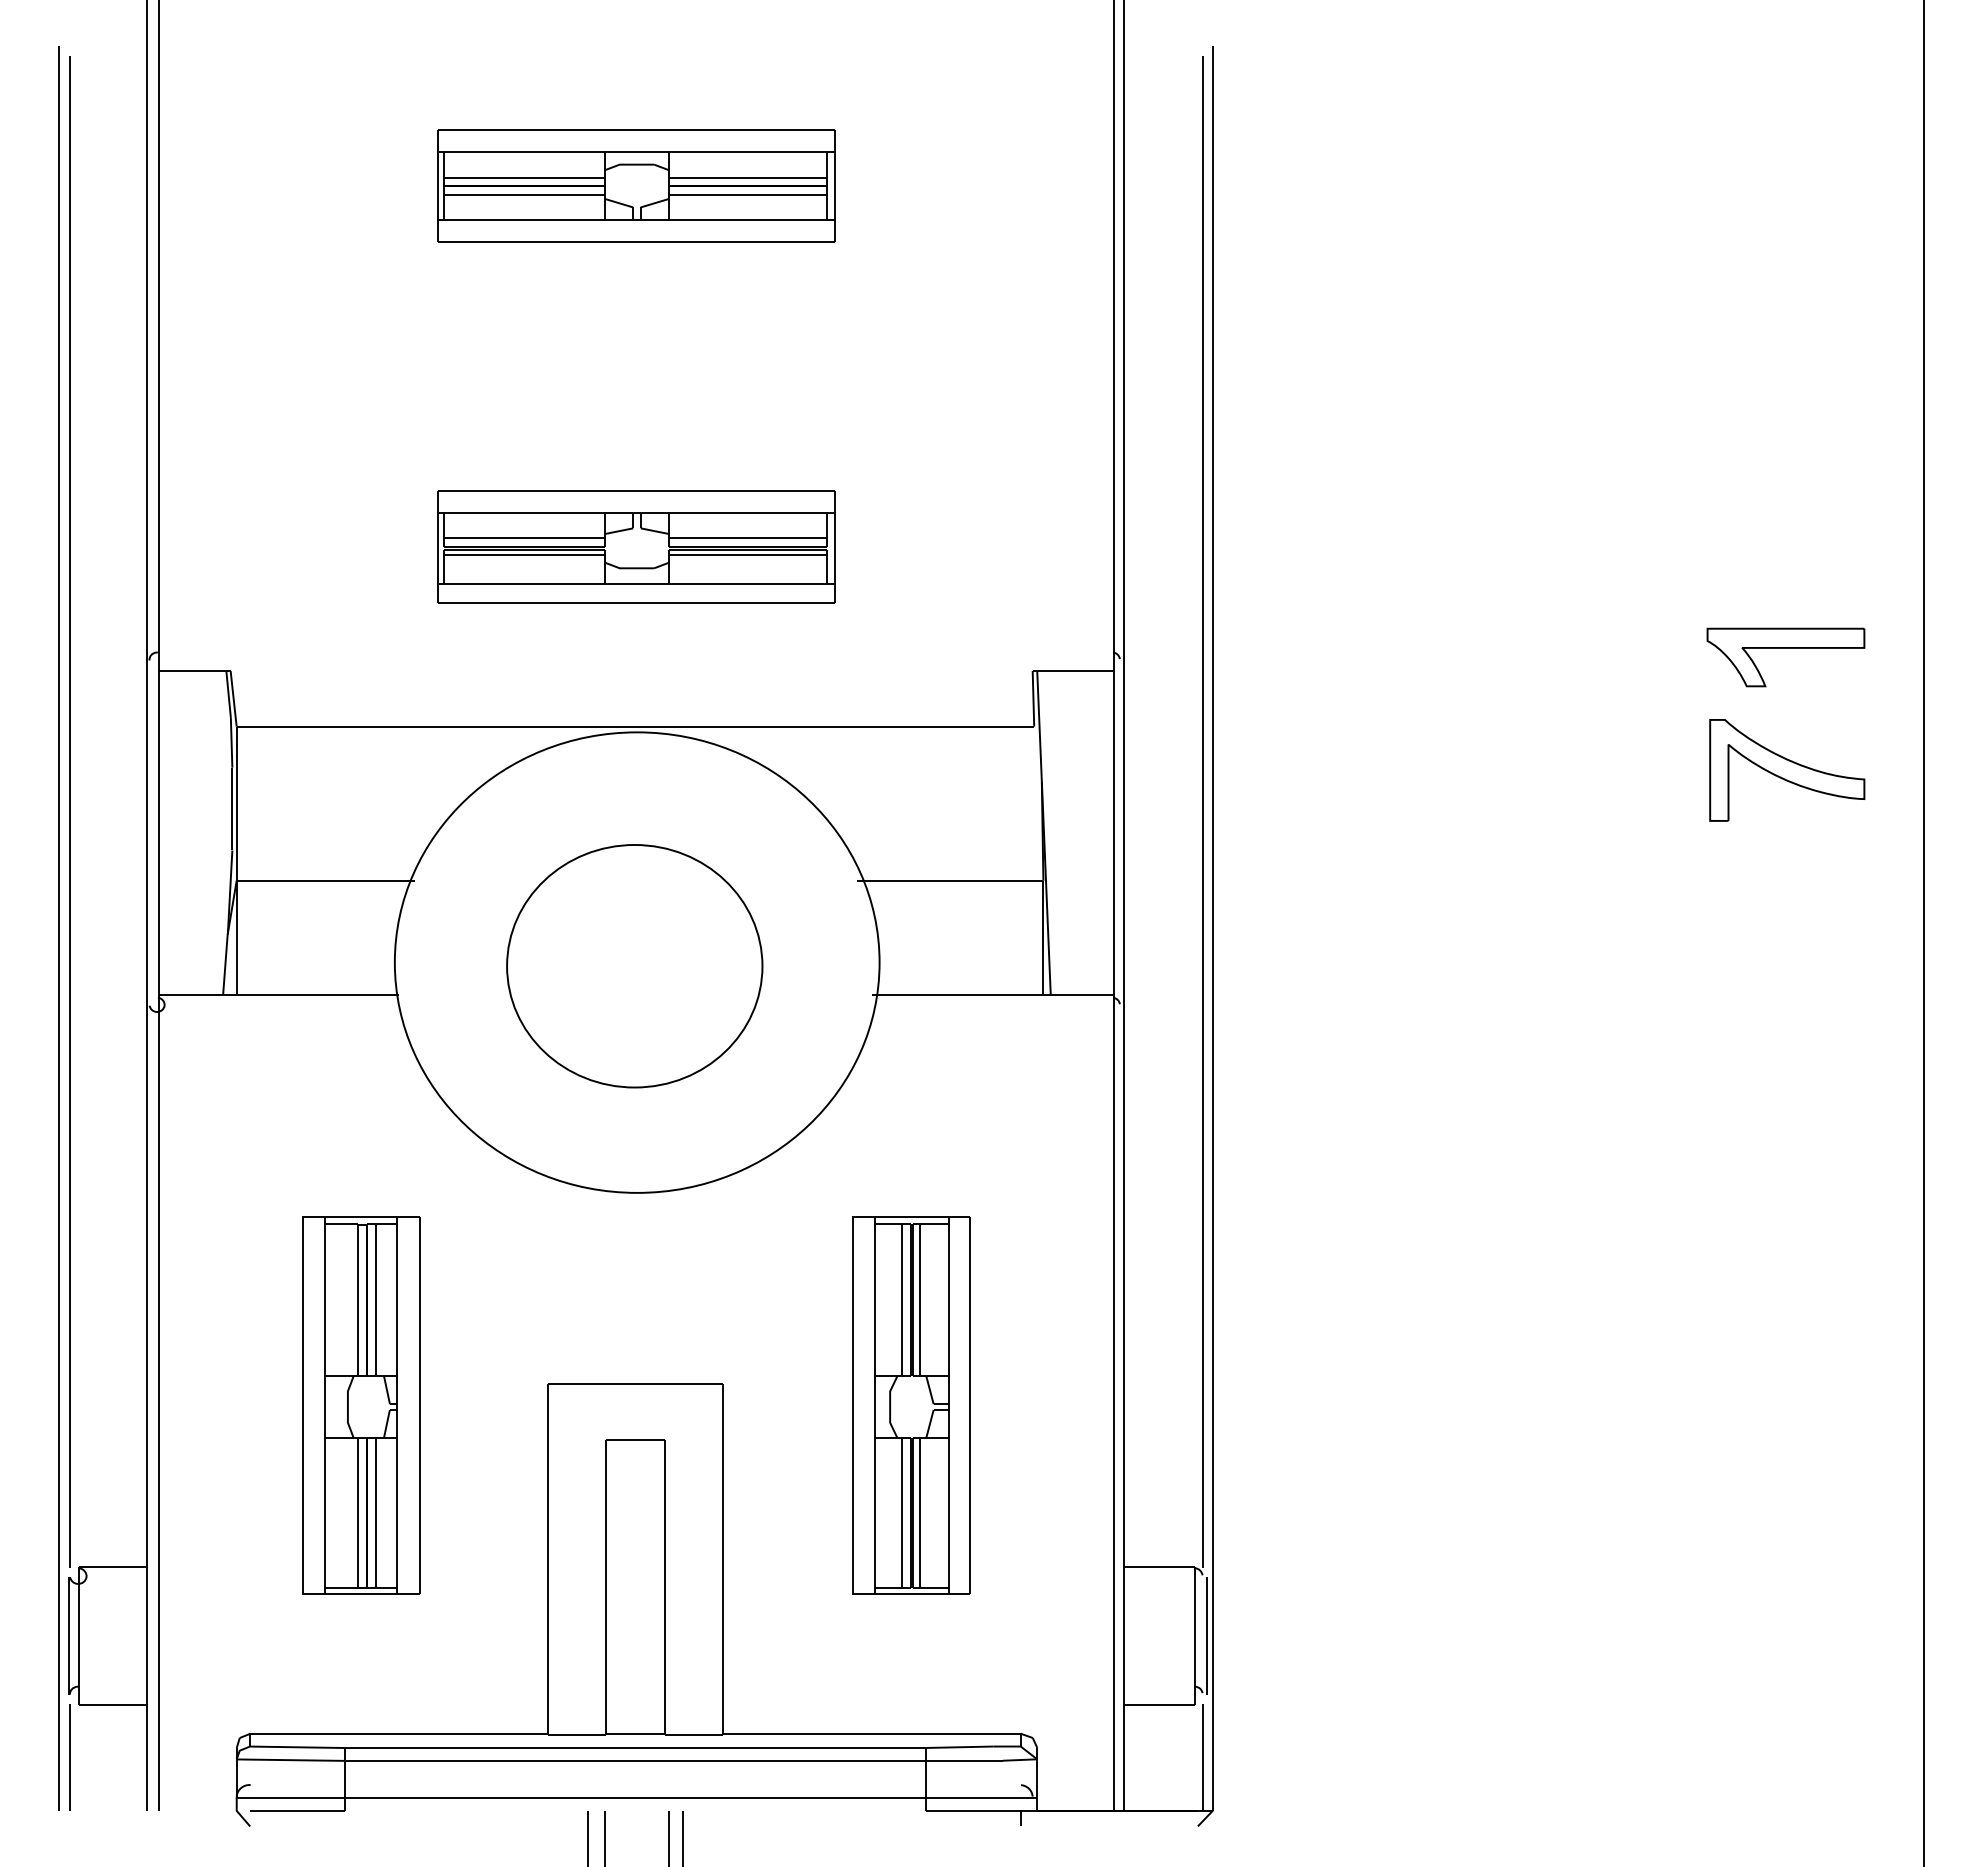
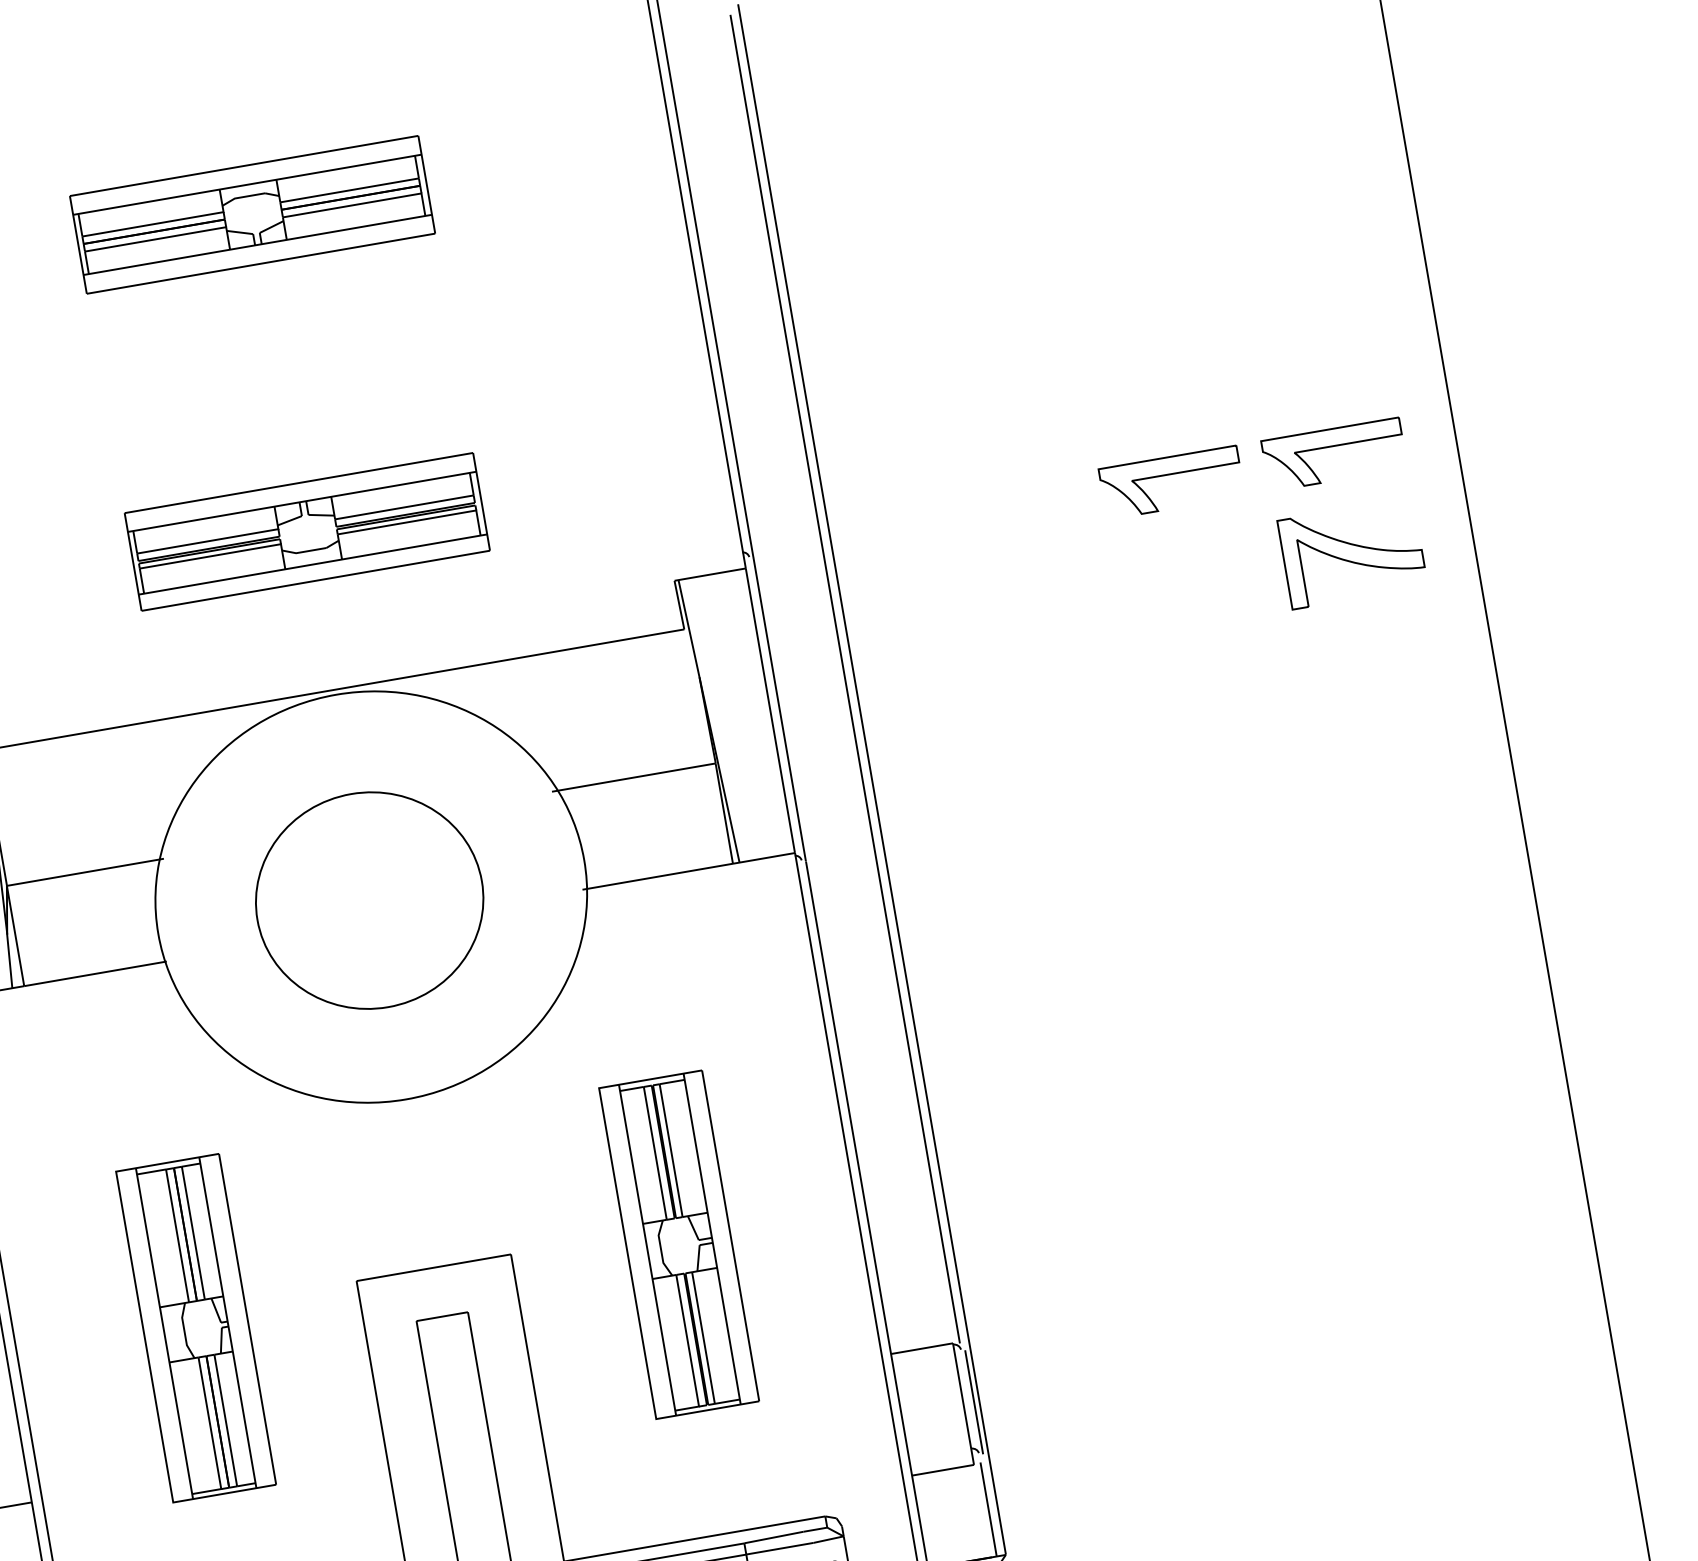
part: (1600, 648) -> (1170, 474), added

